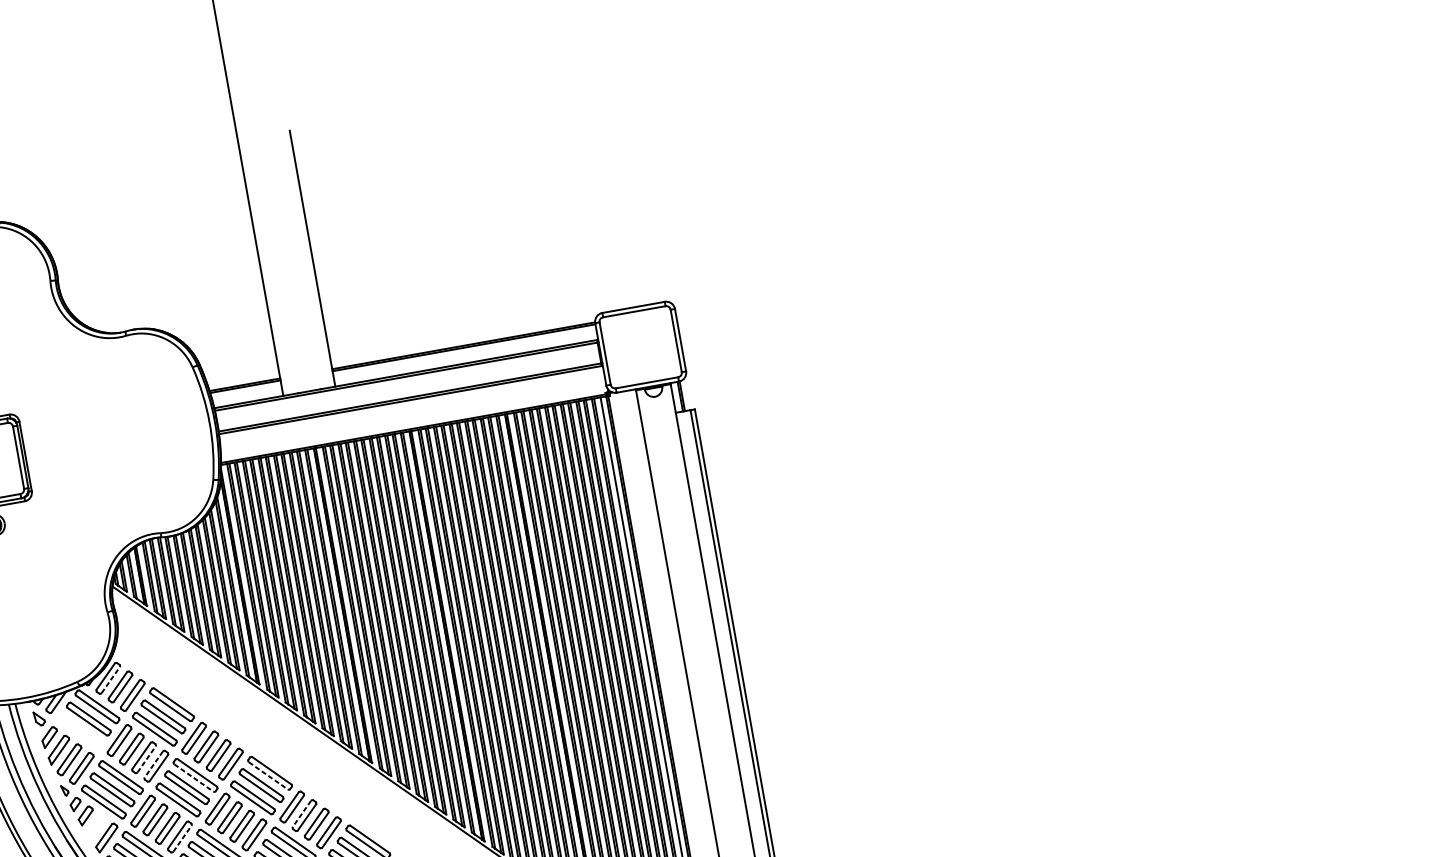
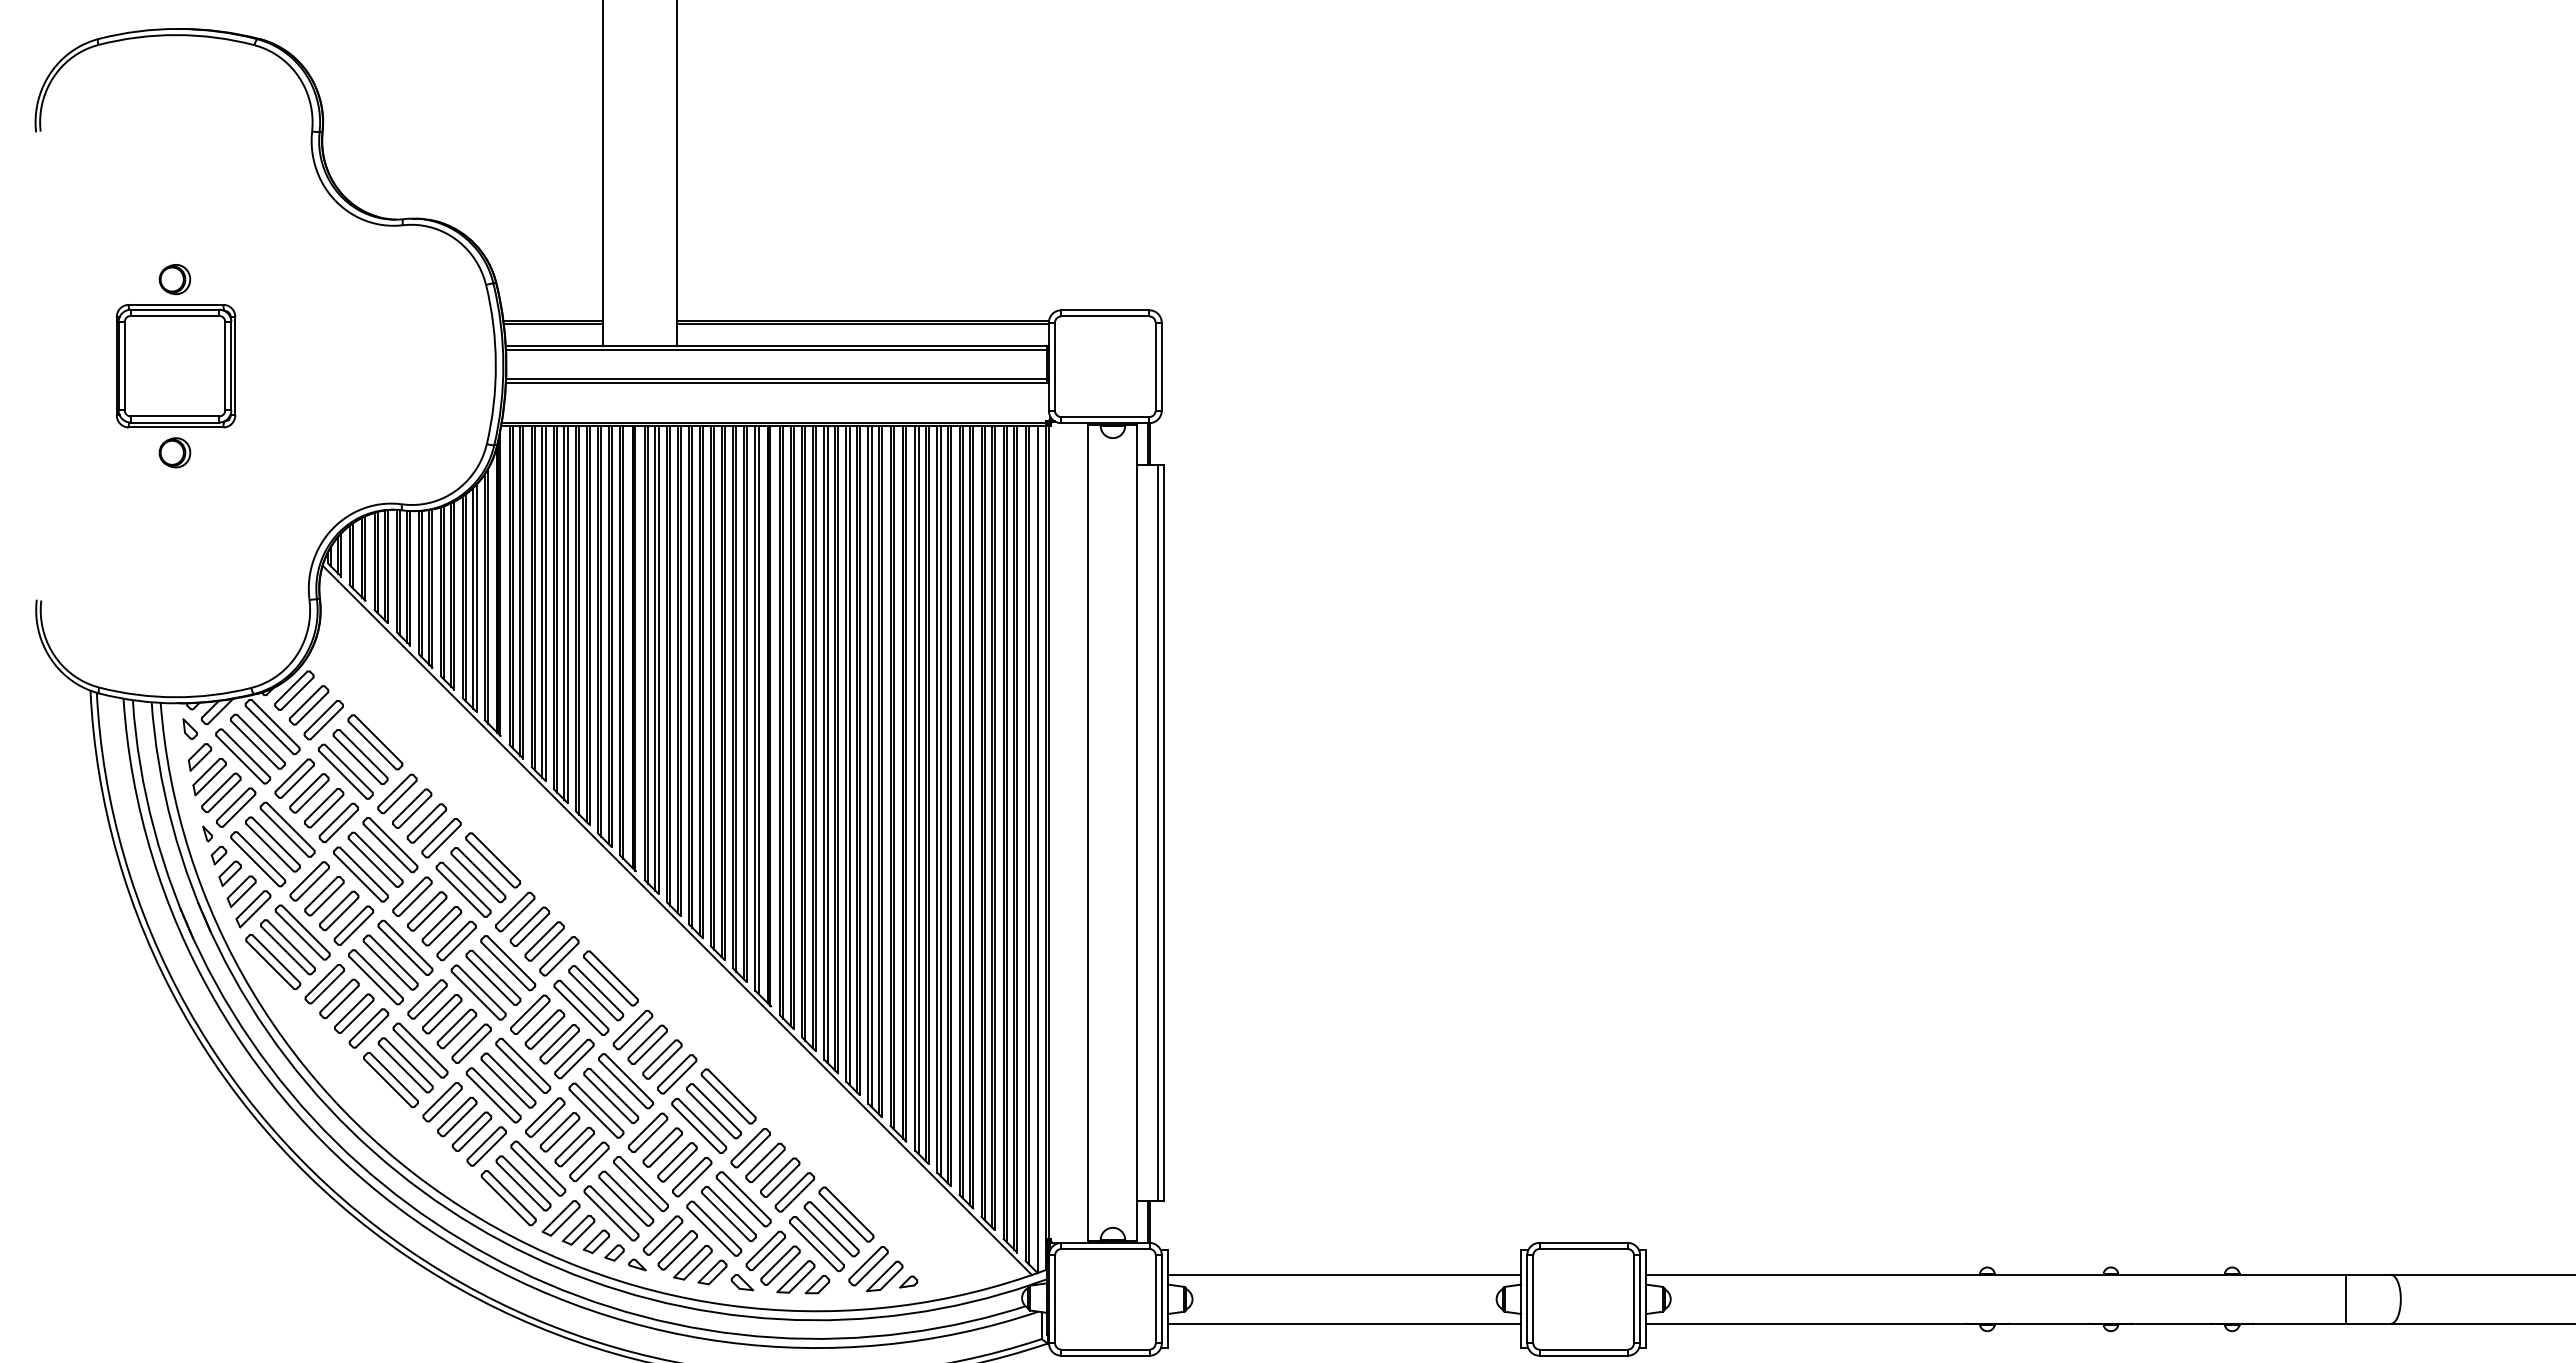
line: (110, 680) -> (297, 693), dashed -> solid
part: (80, 731) -> (243, 756), added
line: (146, 758) -> (327, 810), dashed -> solid
line: (153, 764) -> (335, 820), dashed -> solid
line: (268, 775) -> (490, 863), dashed -> solid
line: (193, 778) -> (387, 848), dashed -> solid
line: (301, 814) -> (526, 924), dashed -> solid
part: (96, 827) -> (241, 891), added
line: (182, 838) -> (357, 928), dashed -> solid

